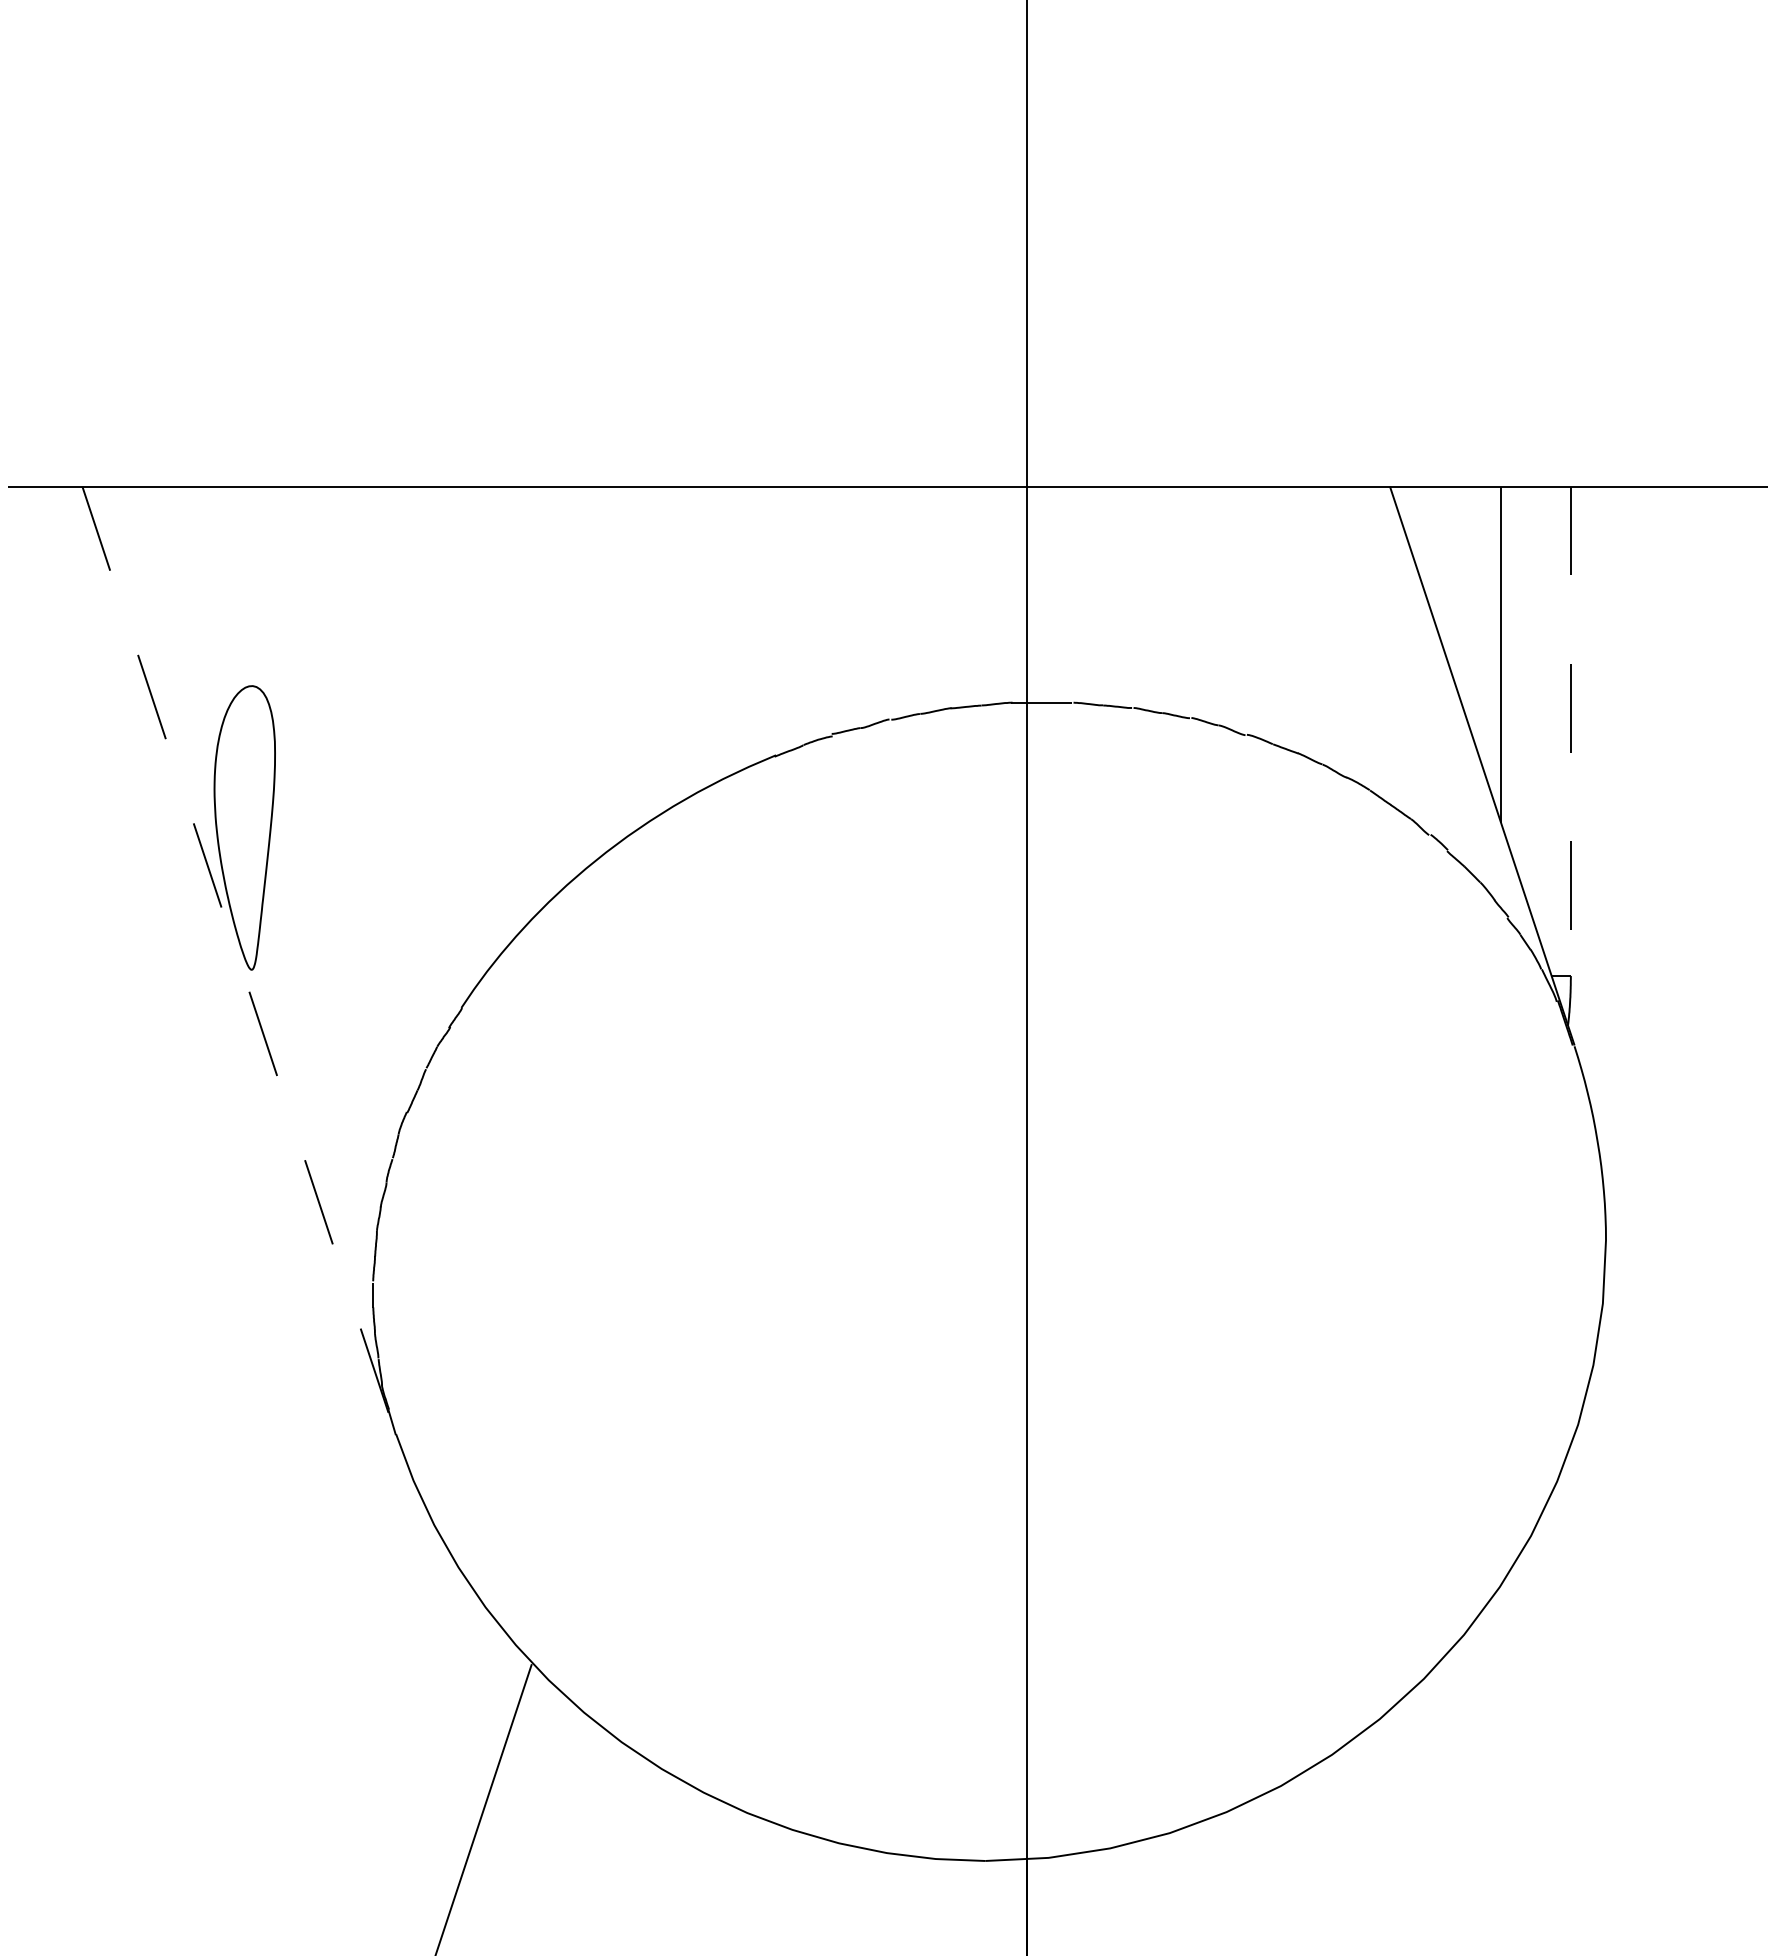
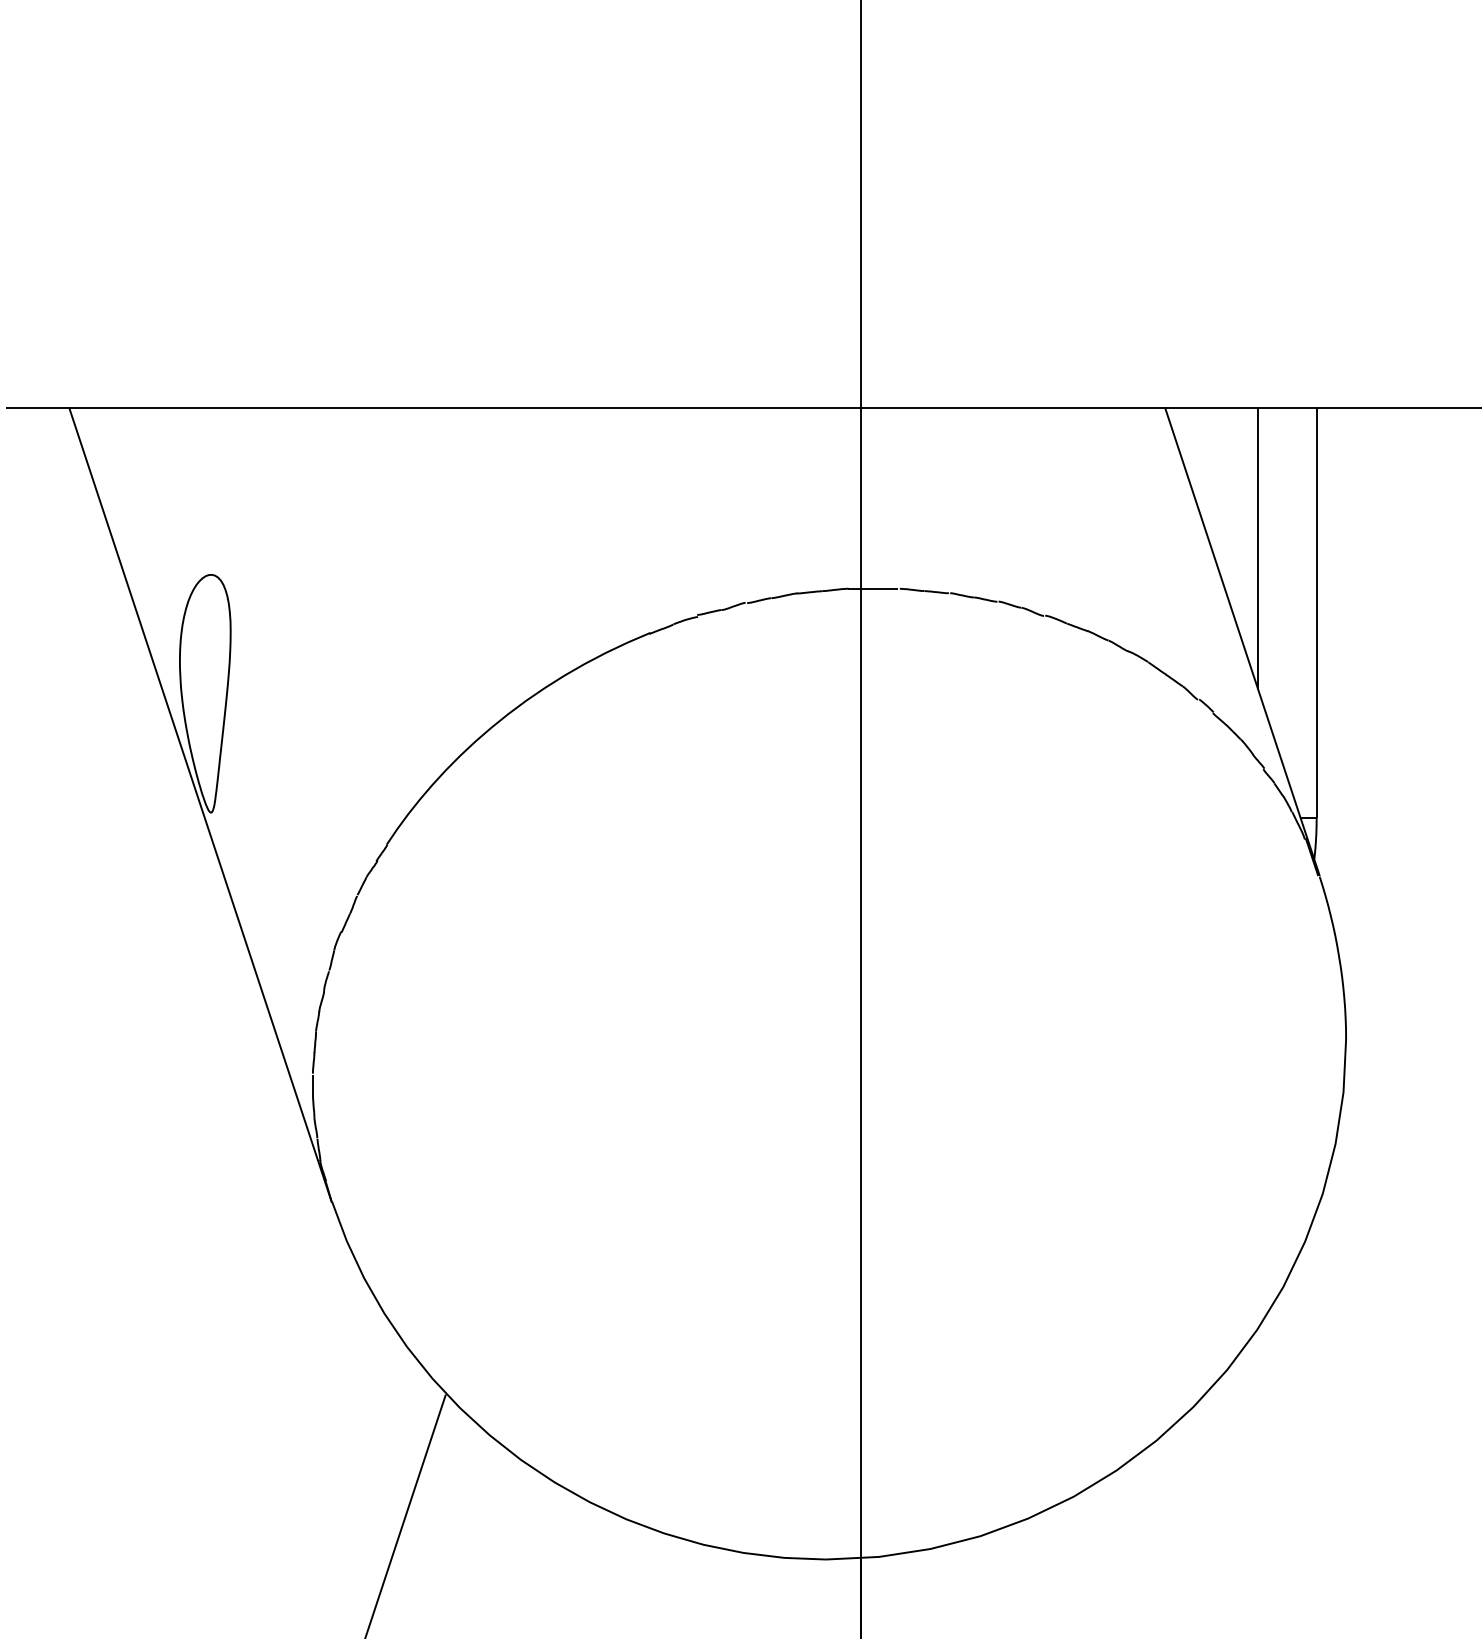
line: (1570, 731) -> (1316, 612), dashed -> solid
line: (239, 960) -> (200, 804), dashed -> solid

